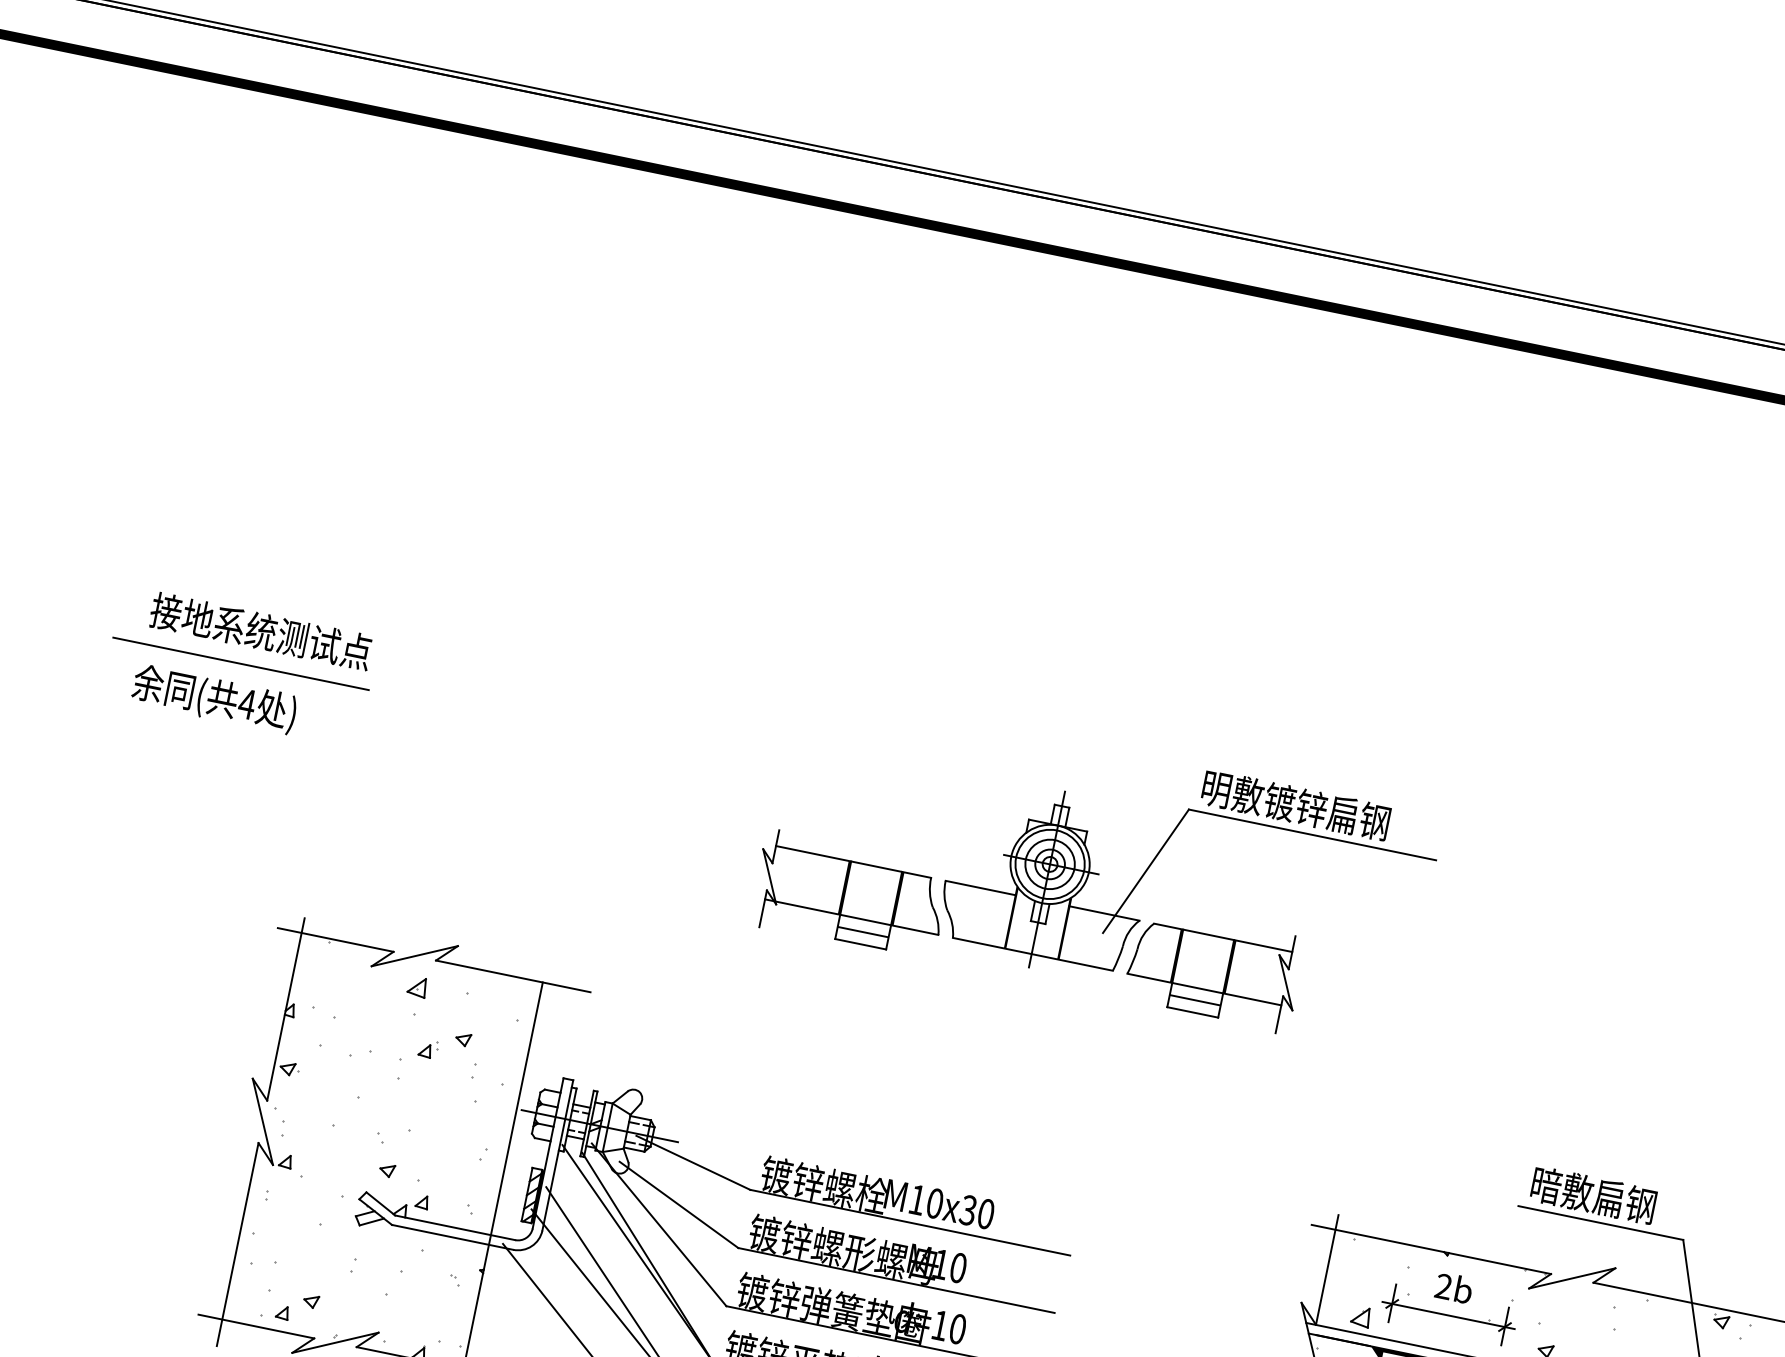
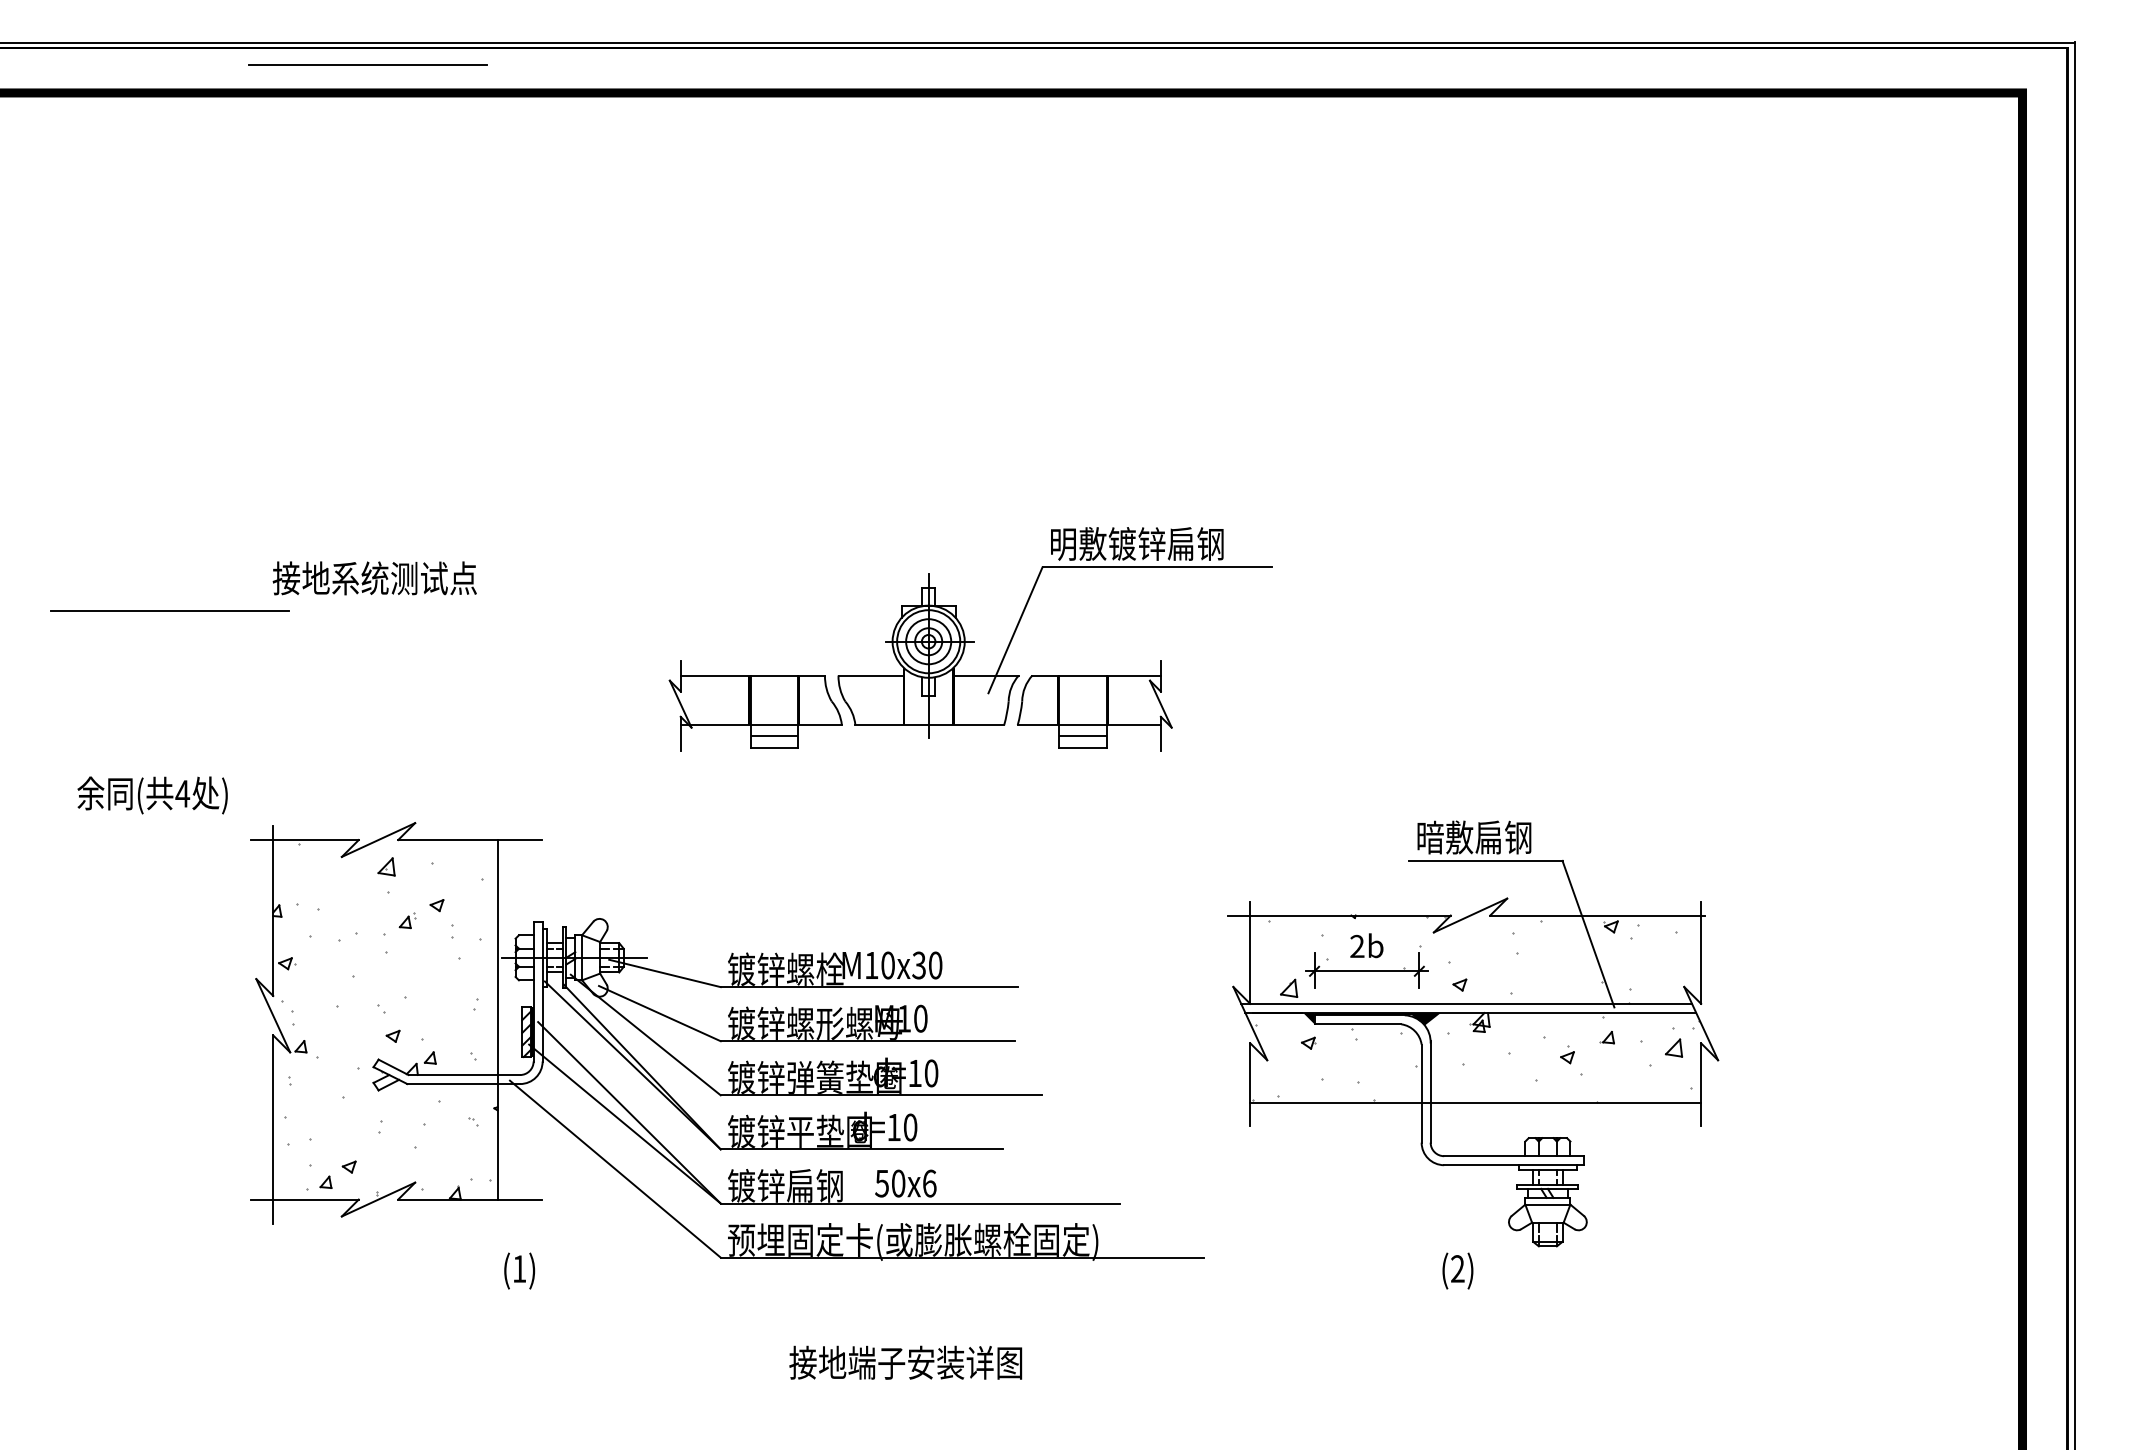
line: (574, 119) -> (367, 64), added
text: (260, 631) -> (374, 578), moved
text: (214, 699) -> (152, 795), moved

